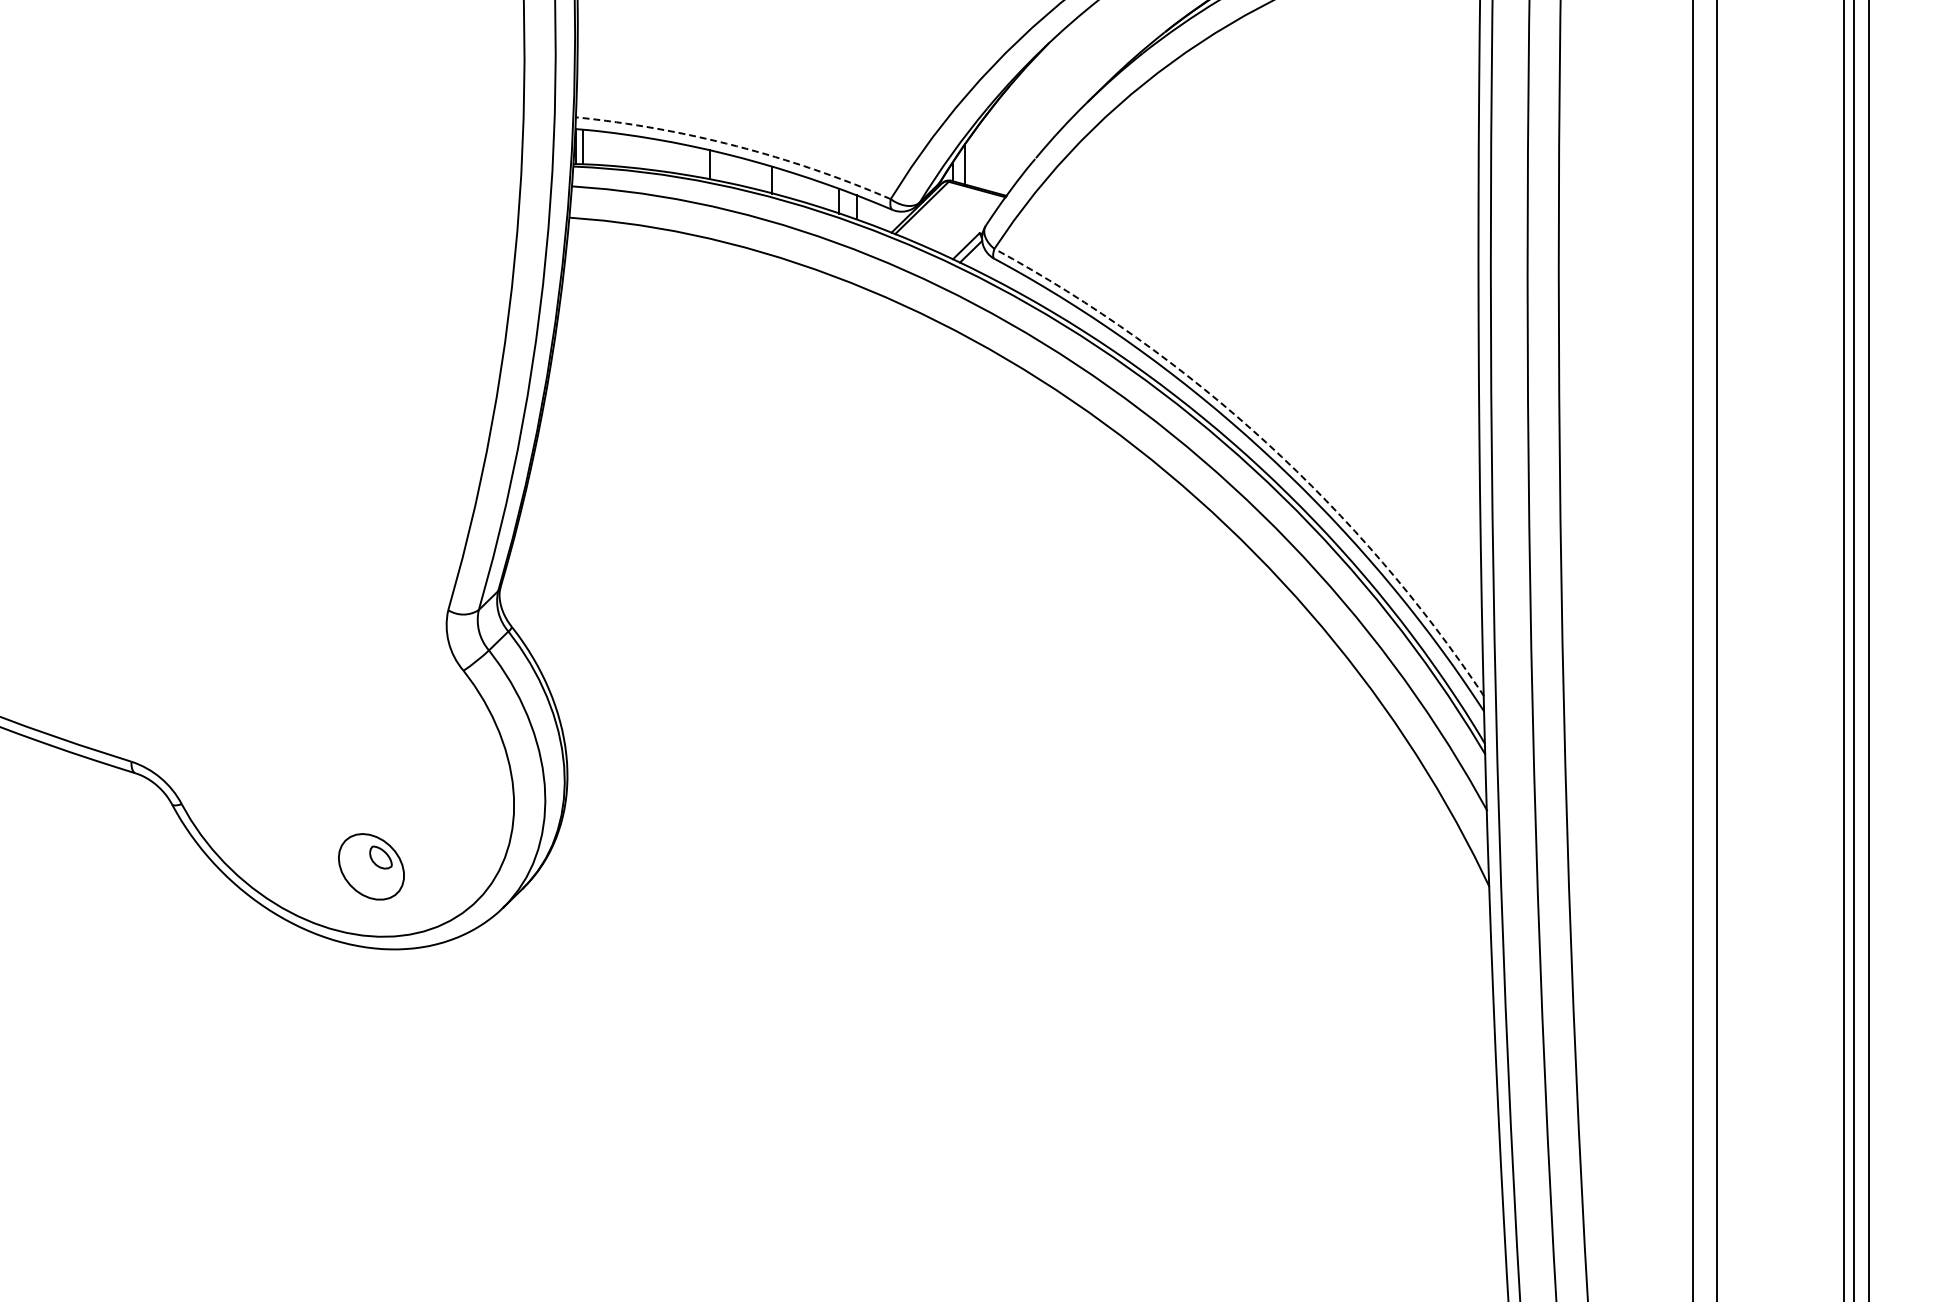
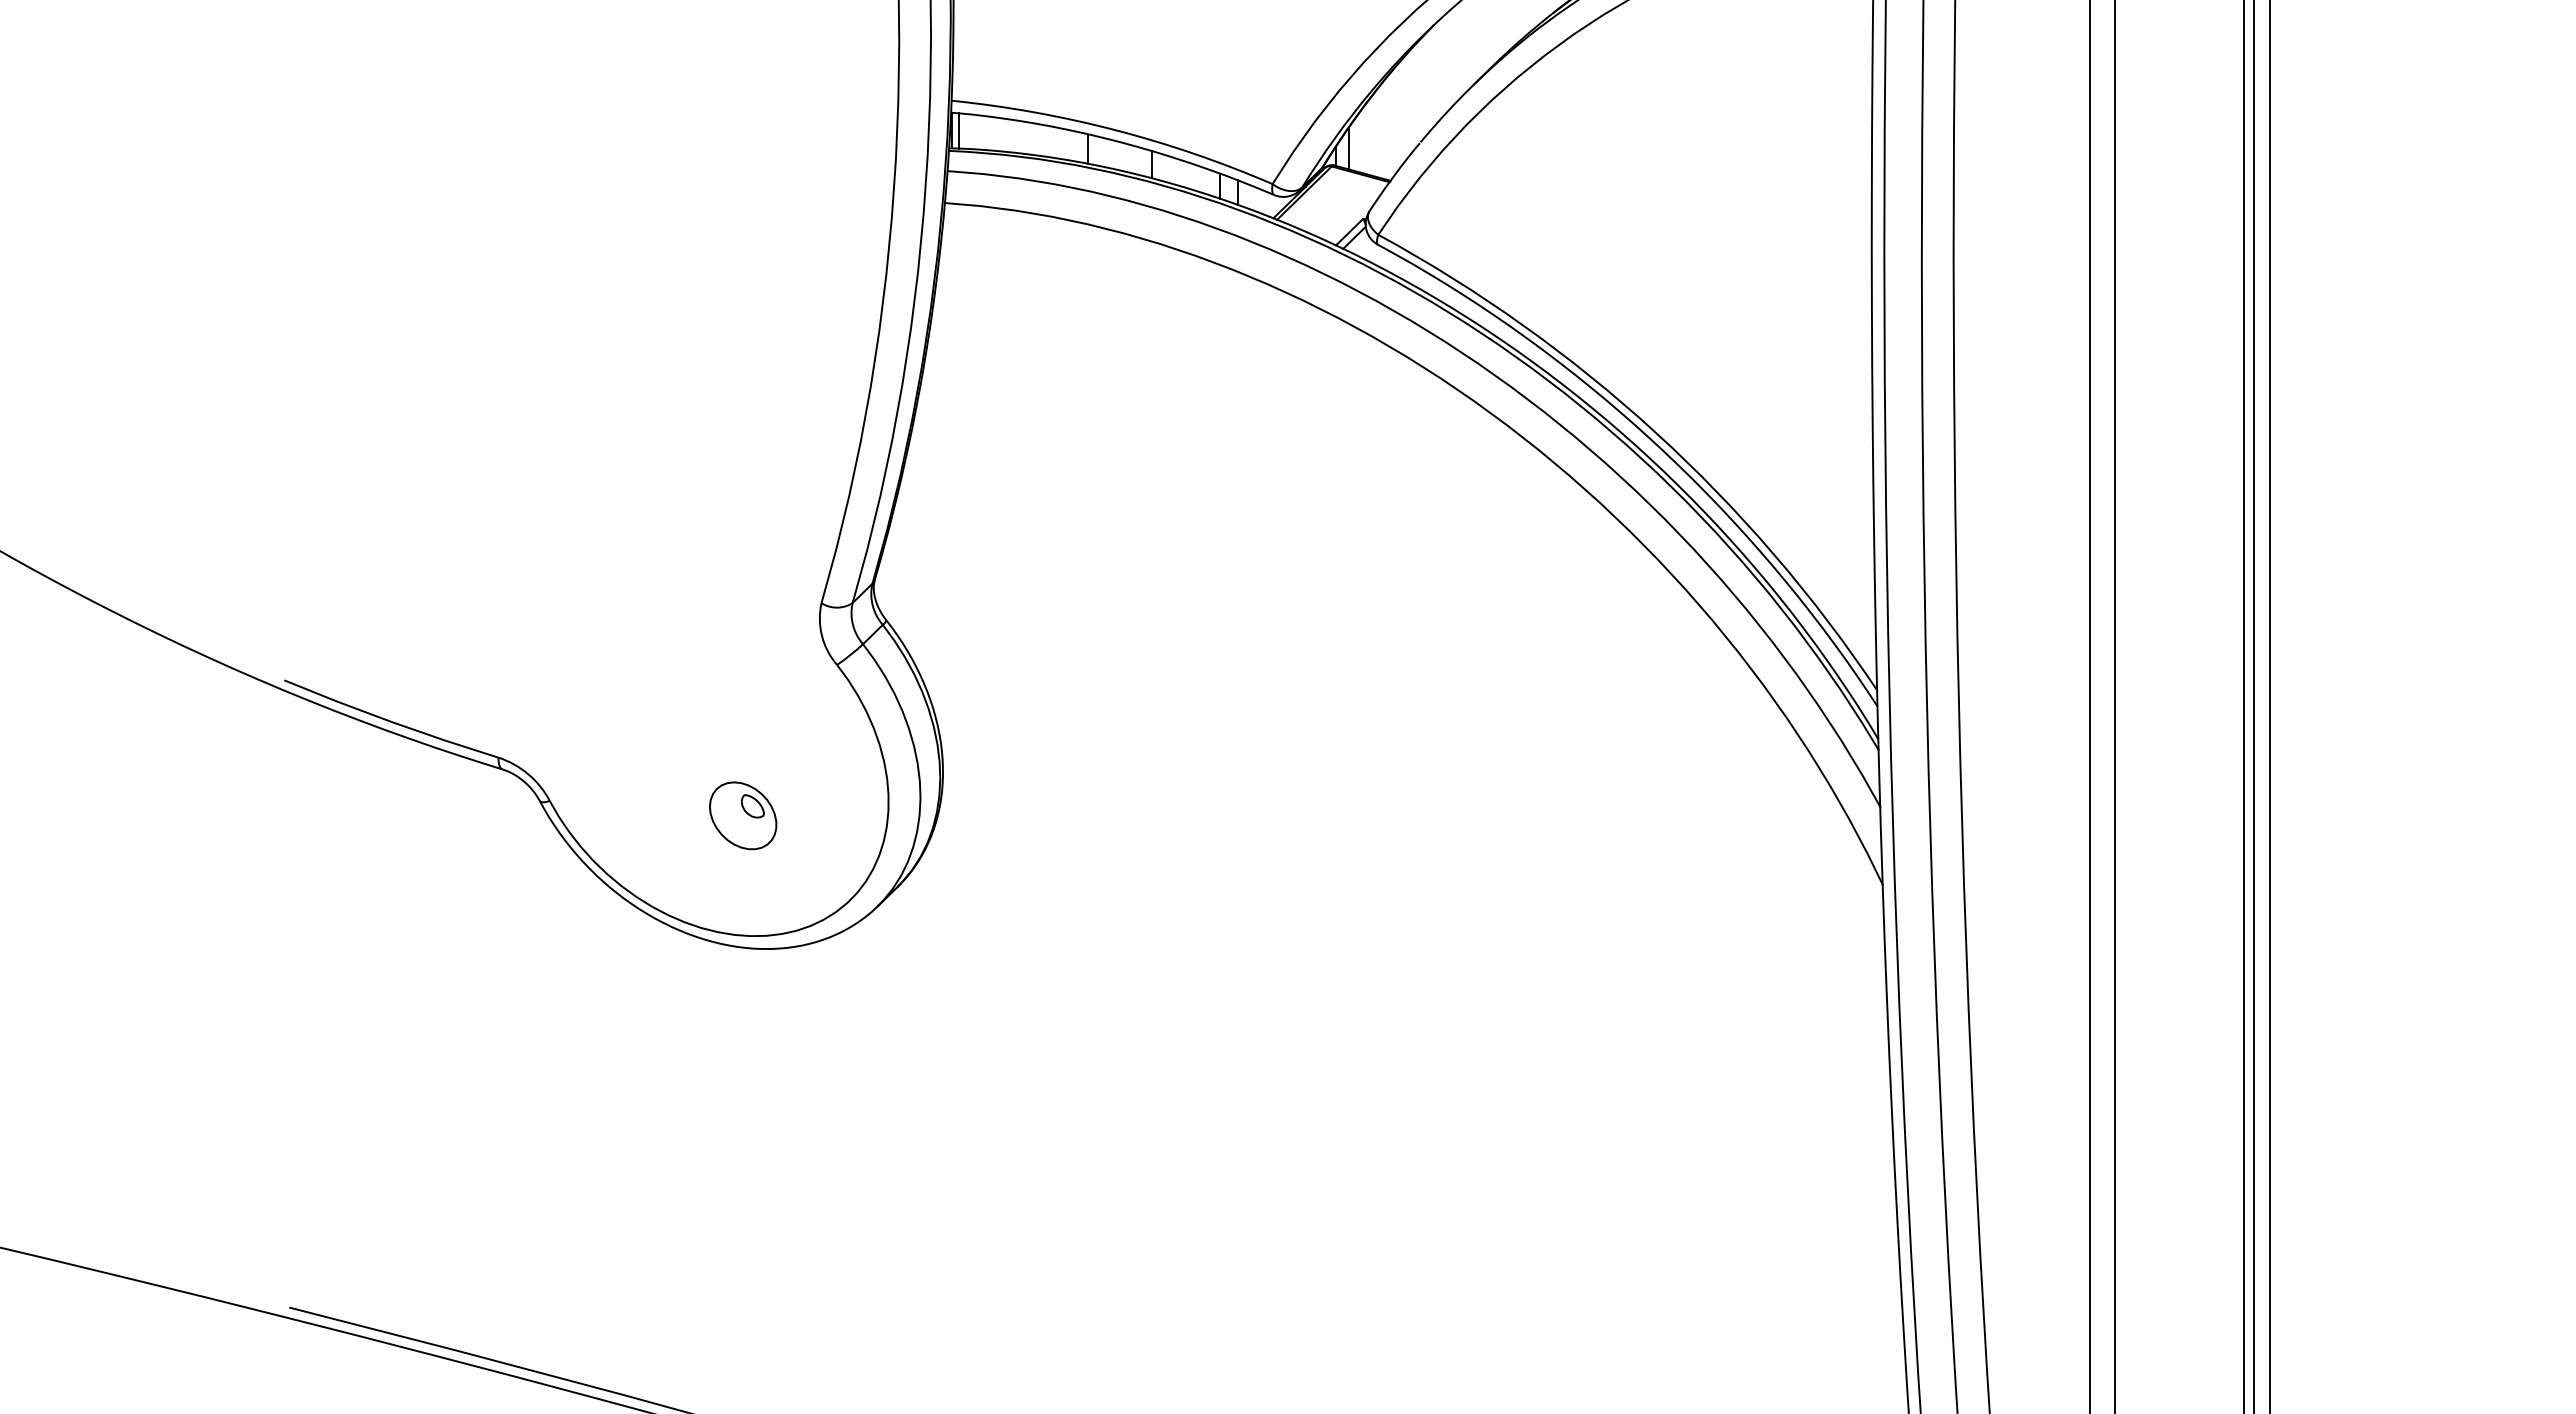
arc: (736, 146) -> (1115, 130), dashed -> solid
arc: (1266, 442) -> (1655, 432), dashed -> solid
part: (371, 866) -> (743, 815), moved

